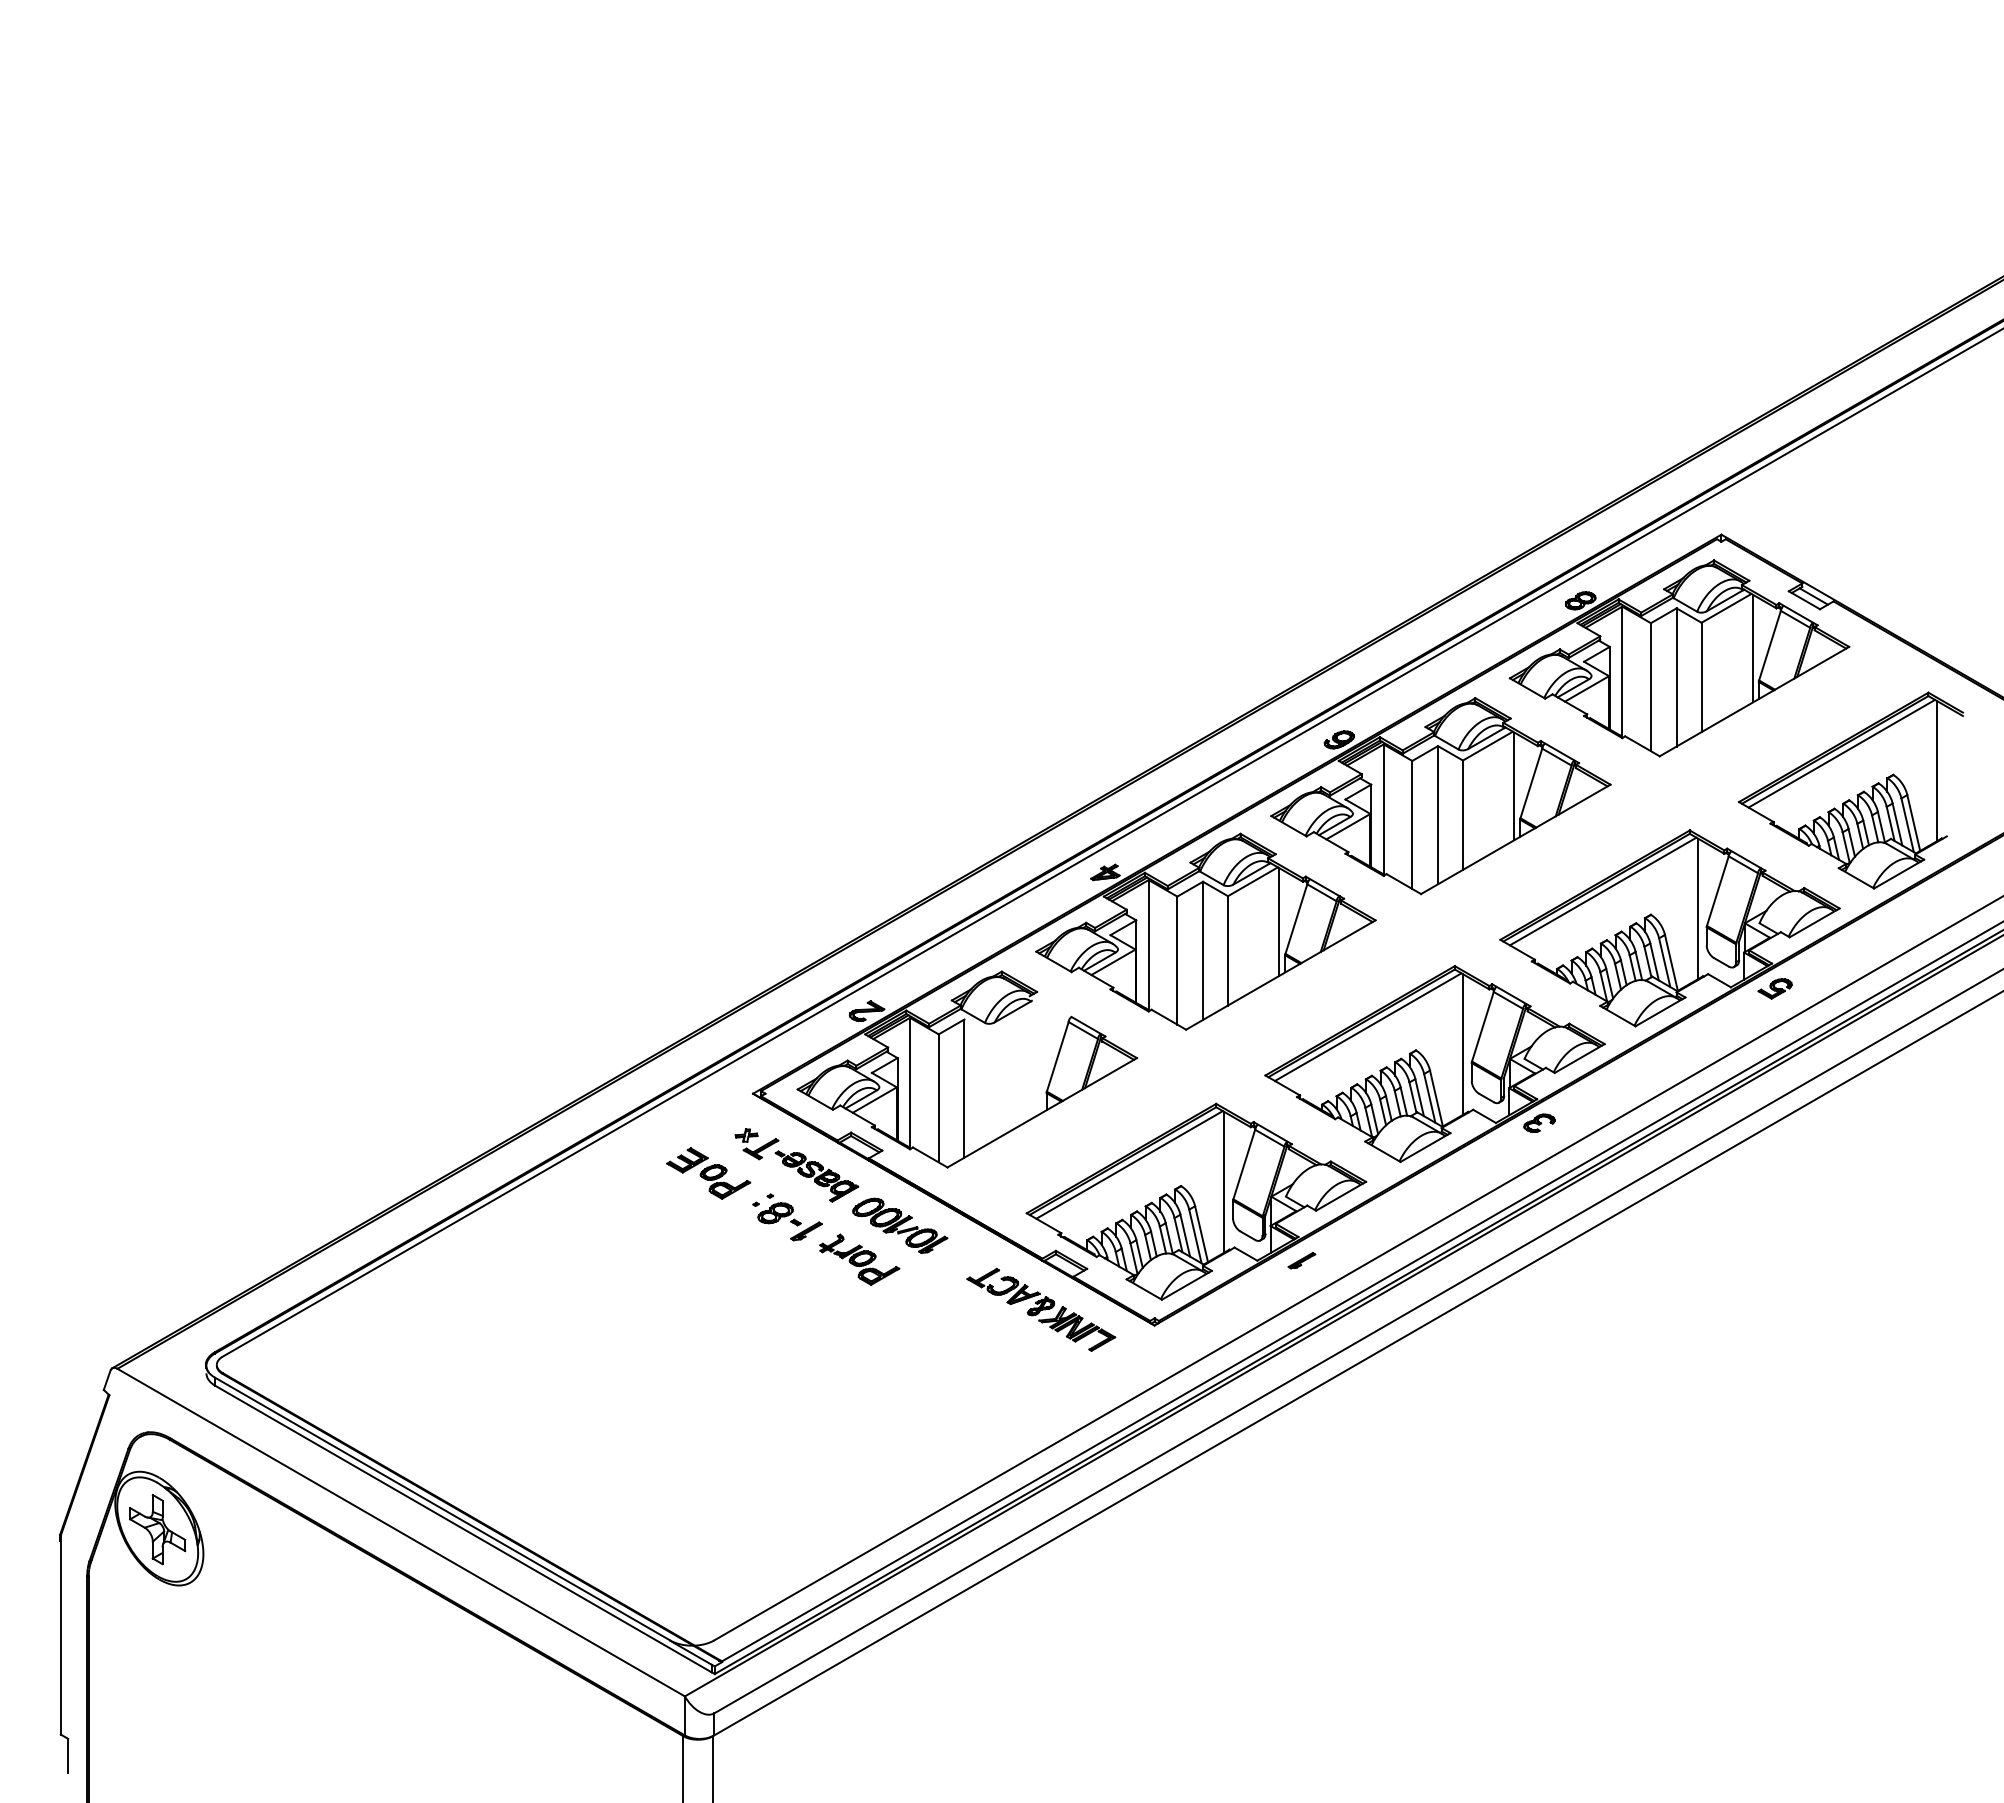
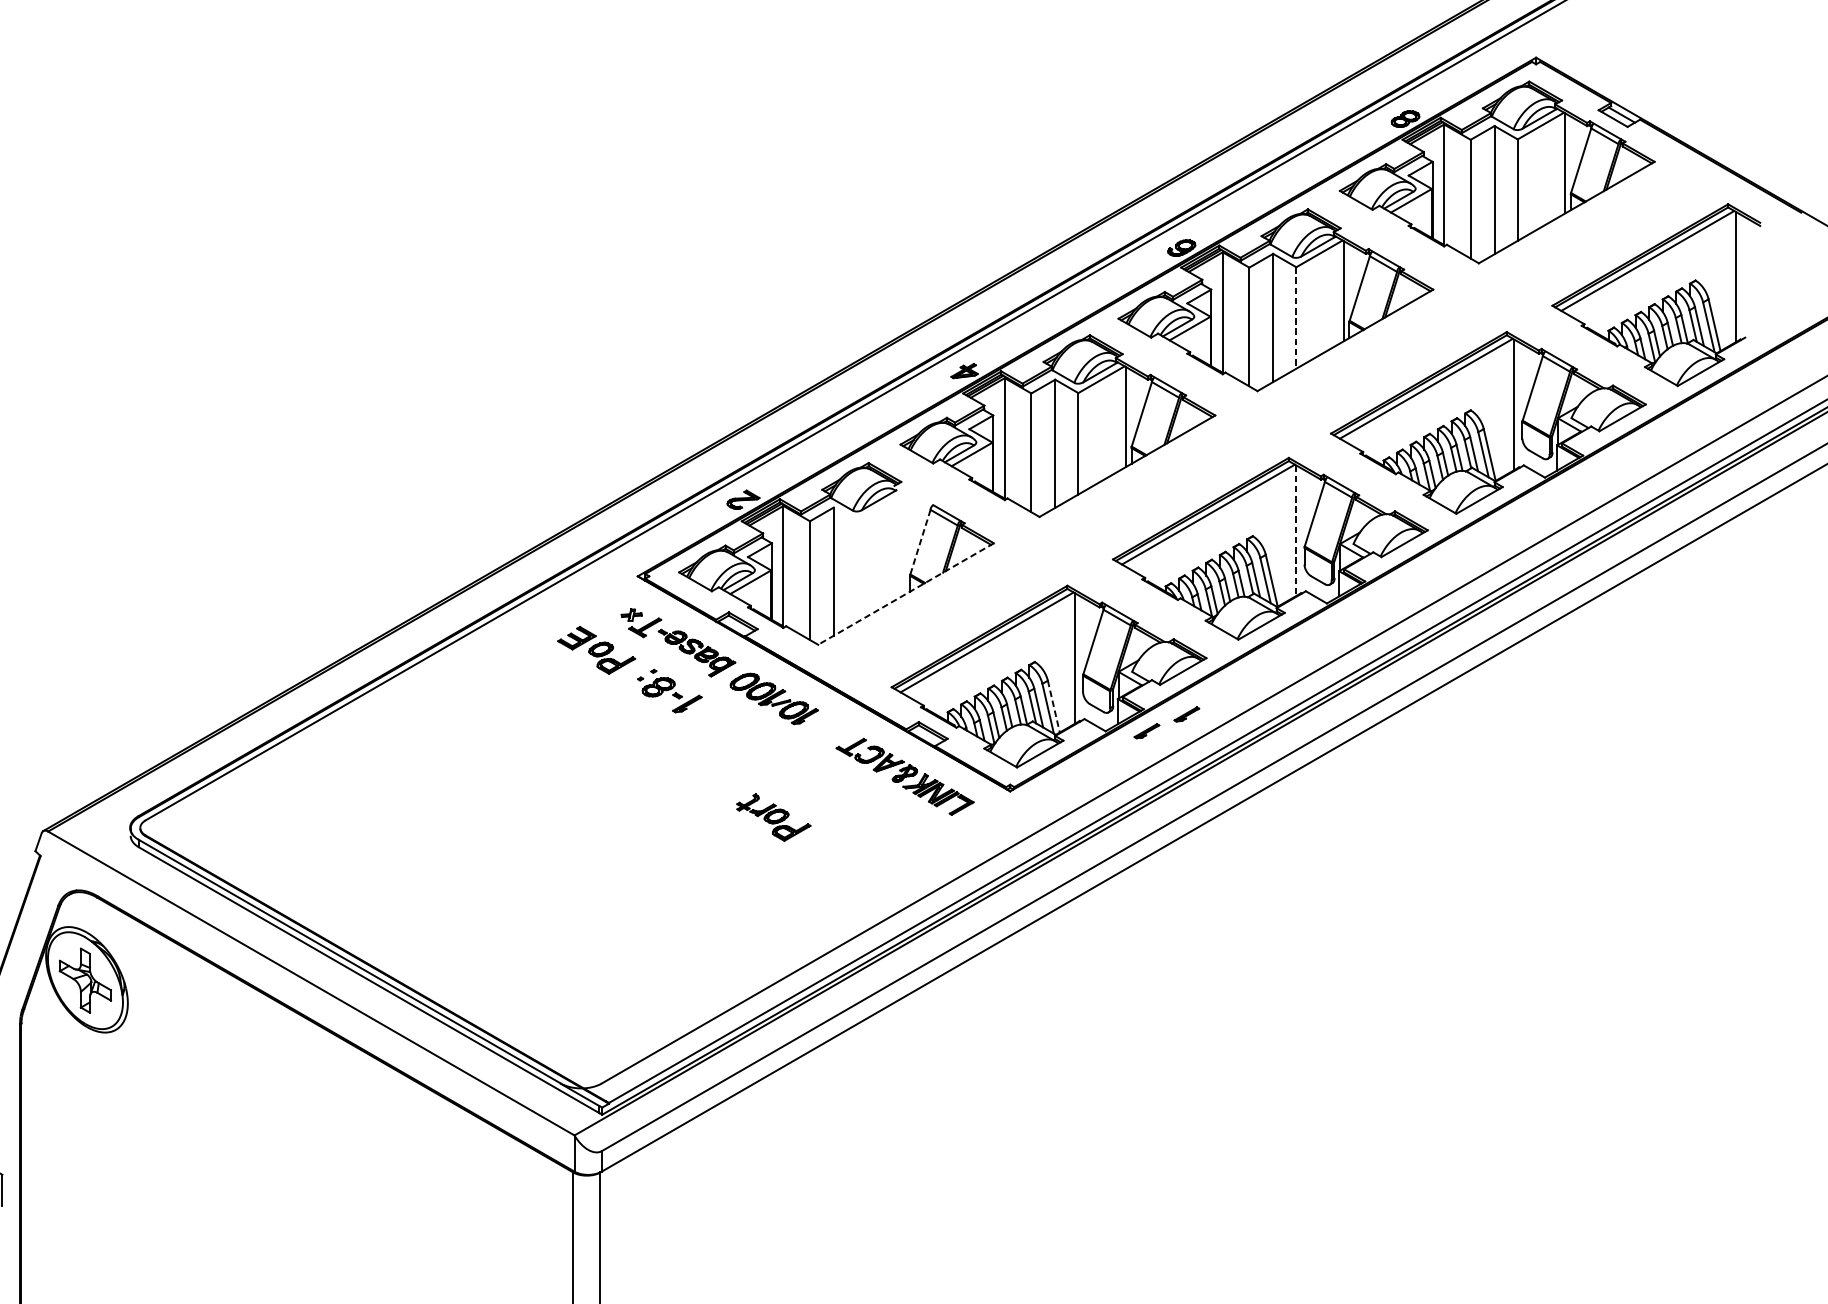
line: (1462, 815) -> (1295, 318), solid -> dashed
part: (1774, 988) -> (1585, 478), removed
line: (1462, 1045) -> (1295, 531), solid -> dashed
line: (1057, 1056) -> (920, 541), solid -> dashed
line: (1041, 1113) -> (905, 594), solid -> dashed
part: (1539, 1122) -> (1367, 603), removed
line: (1201, 1234) -> (1053, 706), solid -> dashed
part: (1344, 1242) -> (1186, 714), added
part: (859, 1259) -> (773, 817), moved

